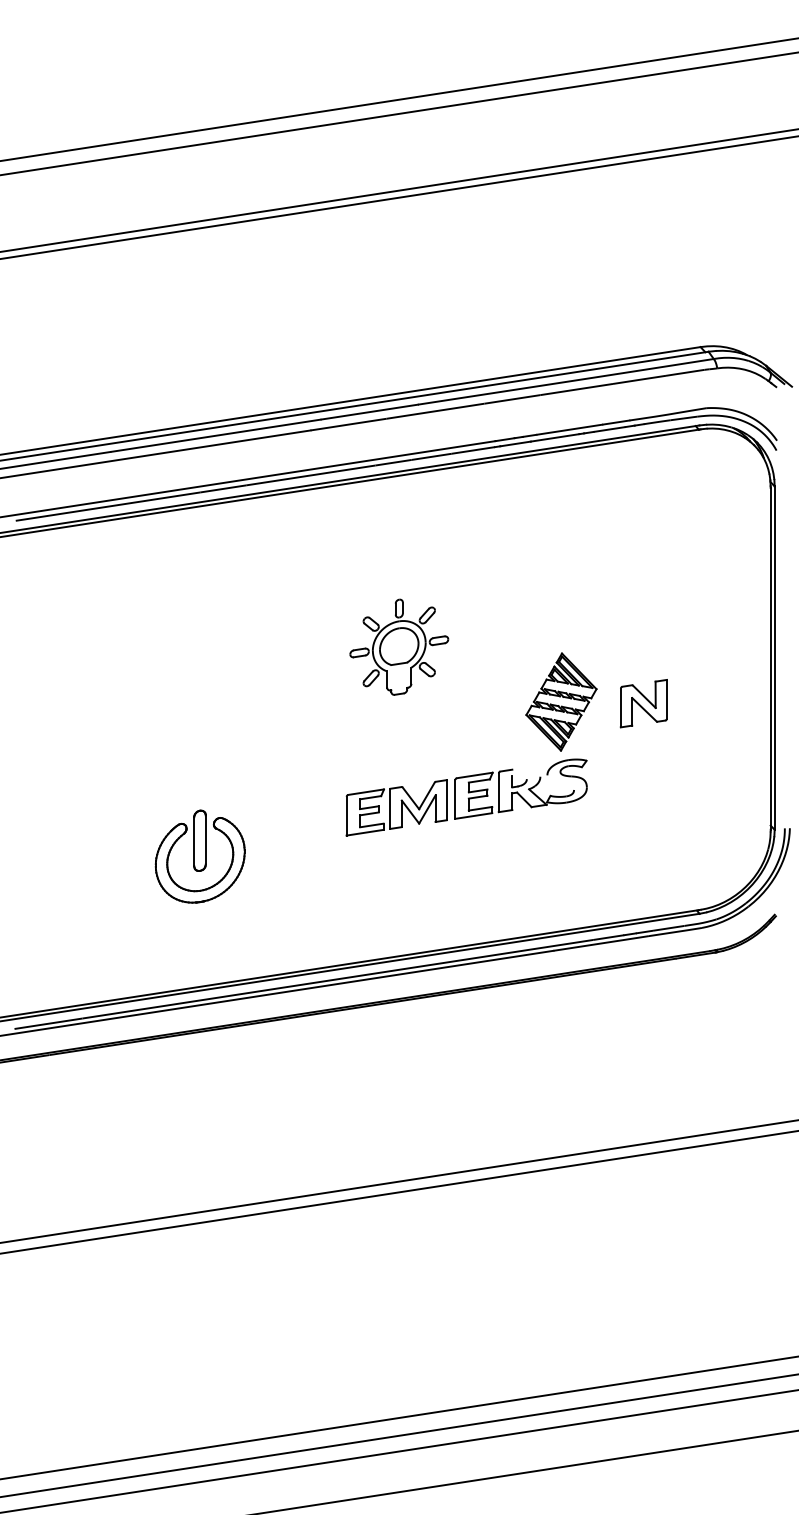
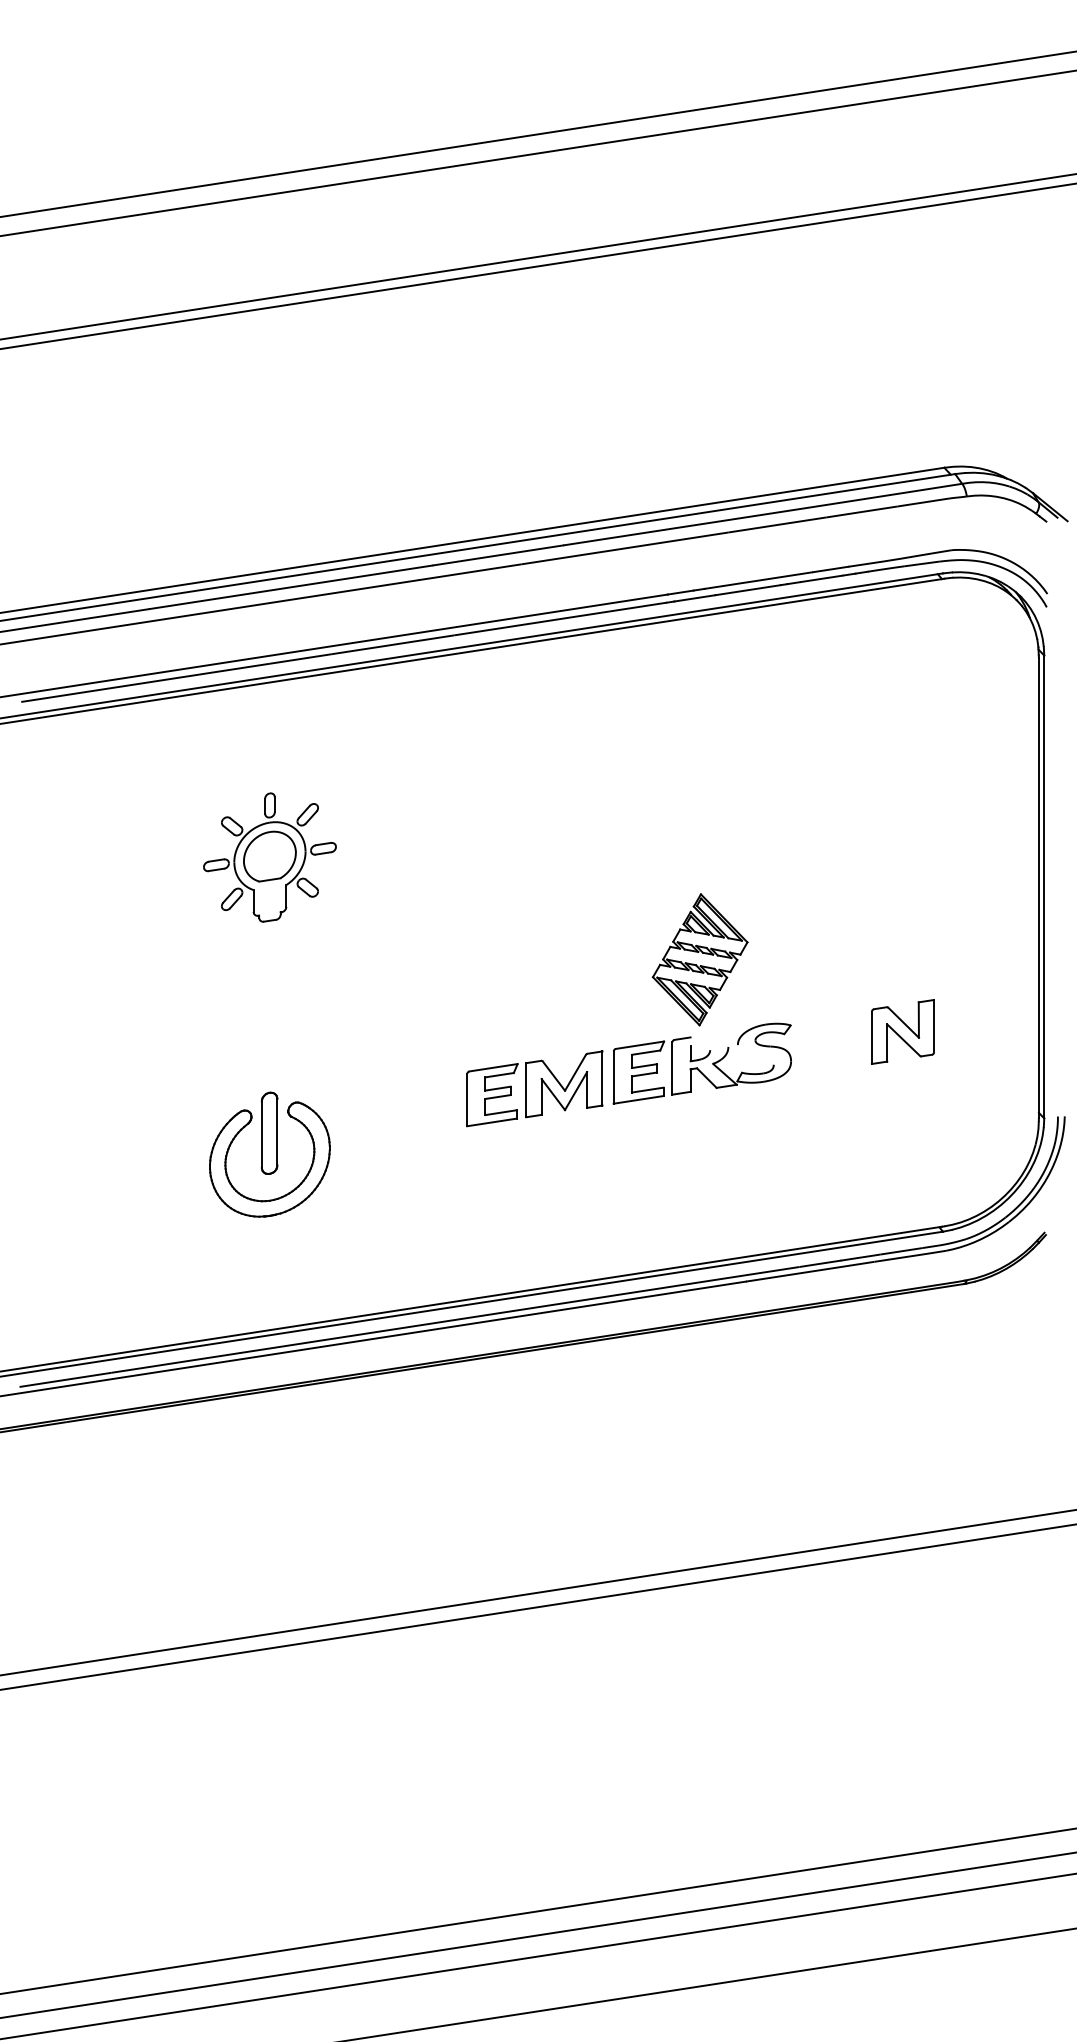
part: (399, 646) -> (270, 856), moved
part: (561, 701) -> (700, 958), moved
part: (643, 703) -> (902, 1031), moved

